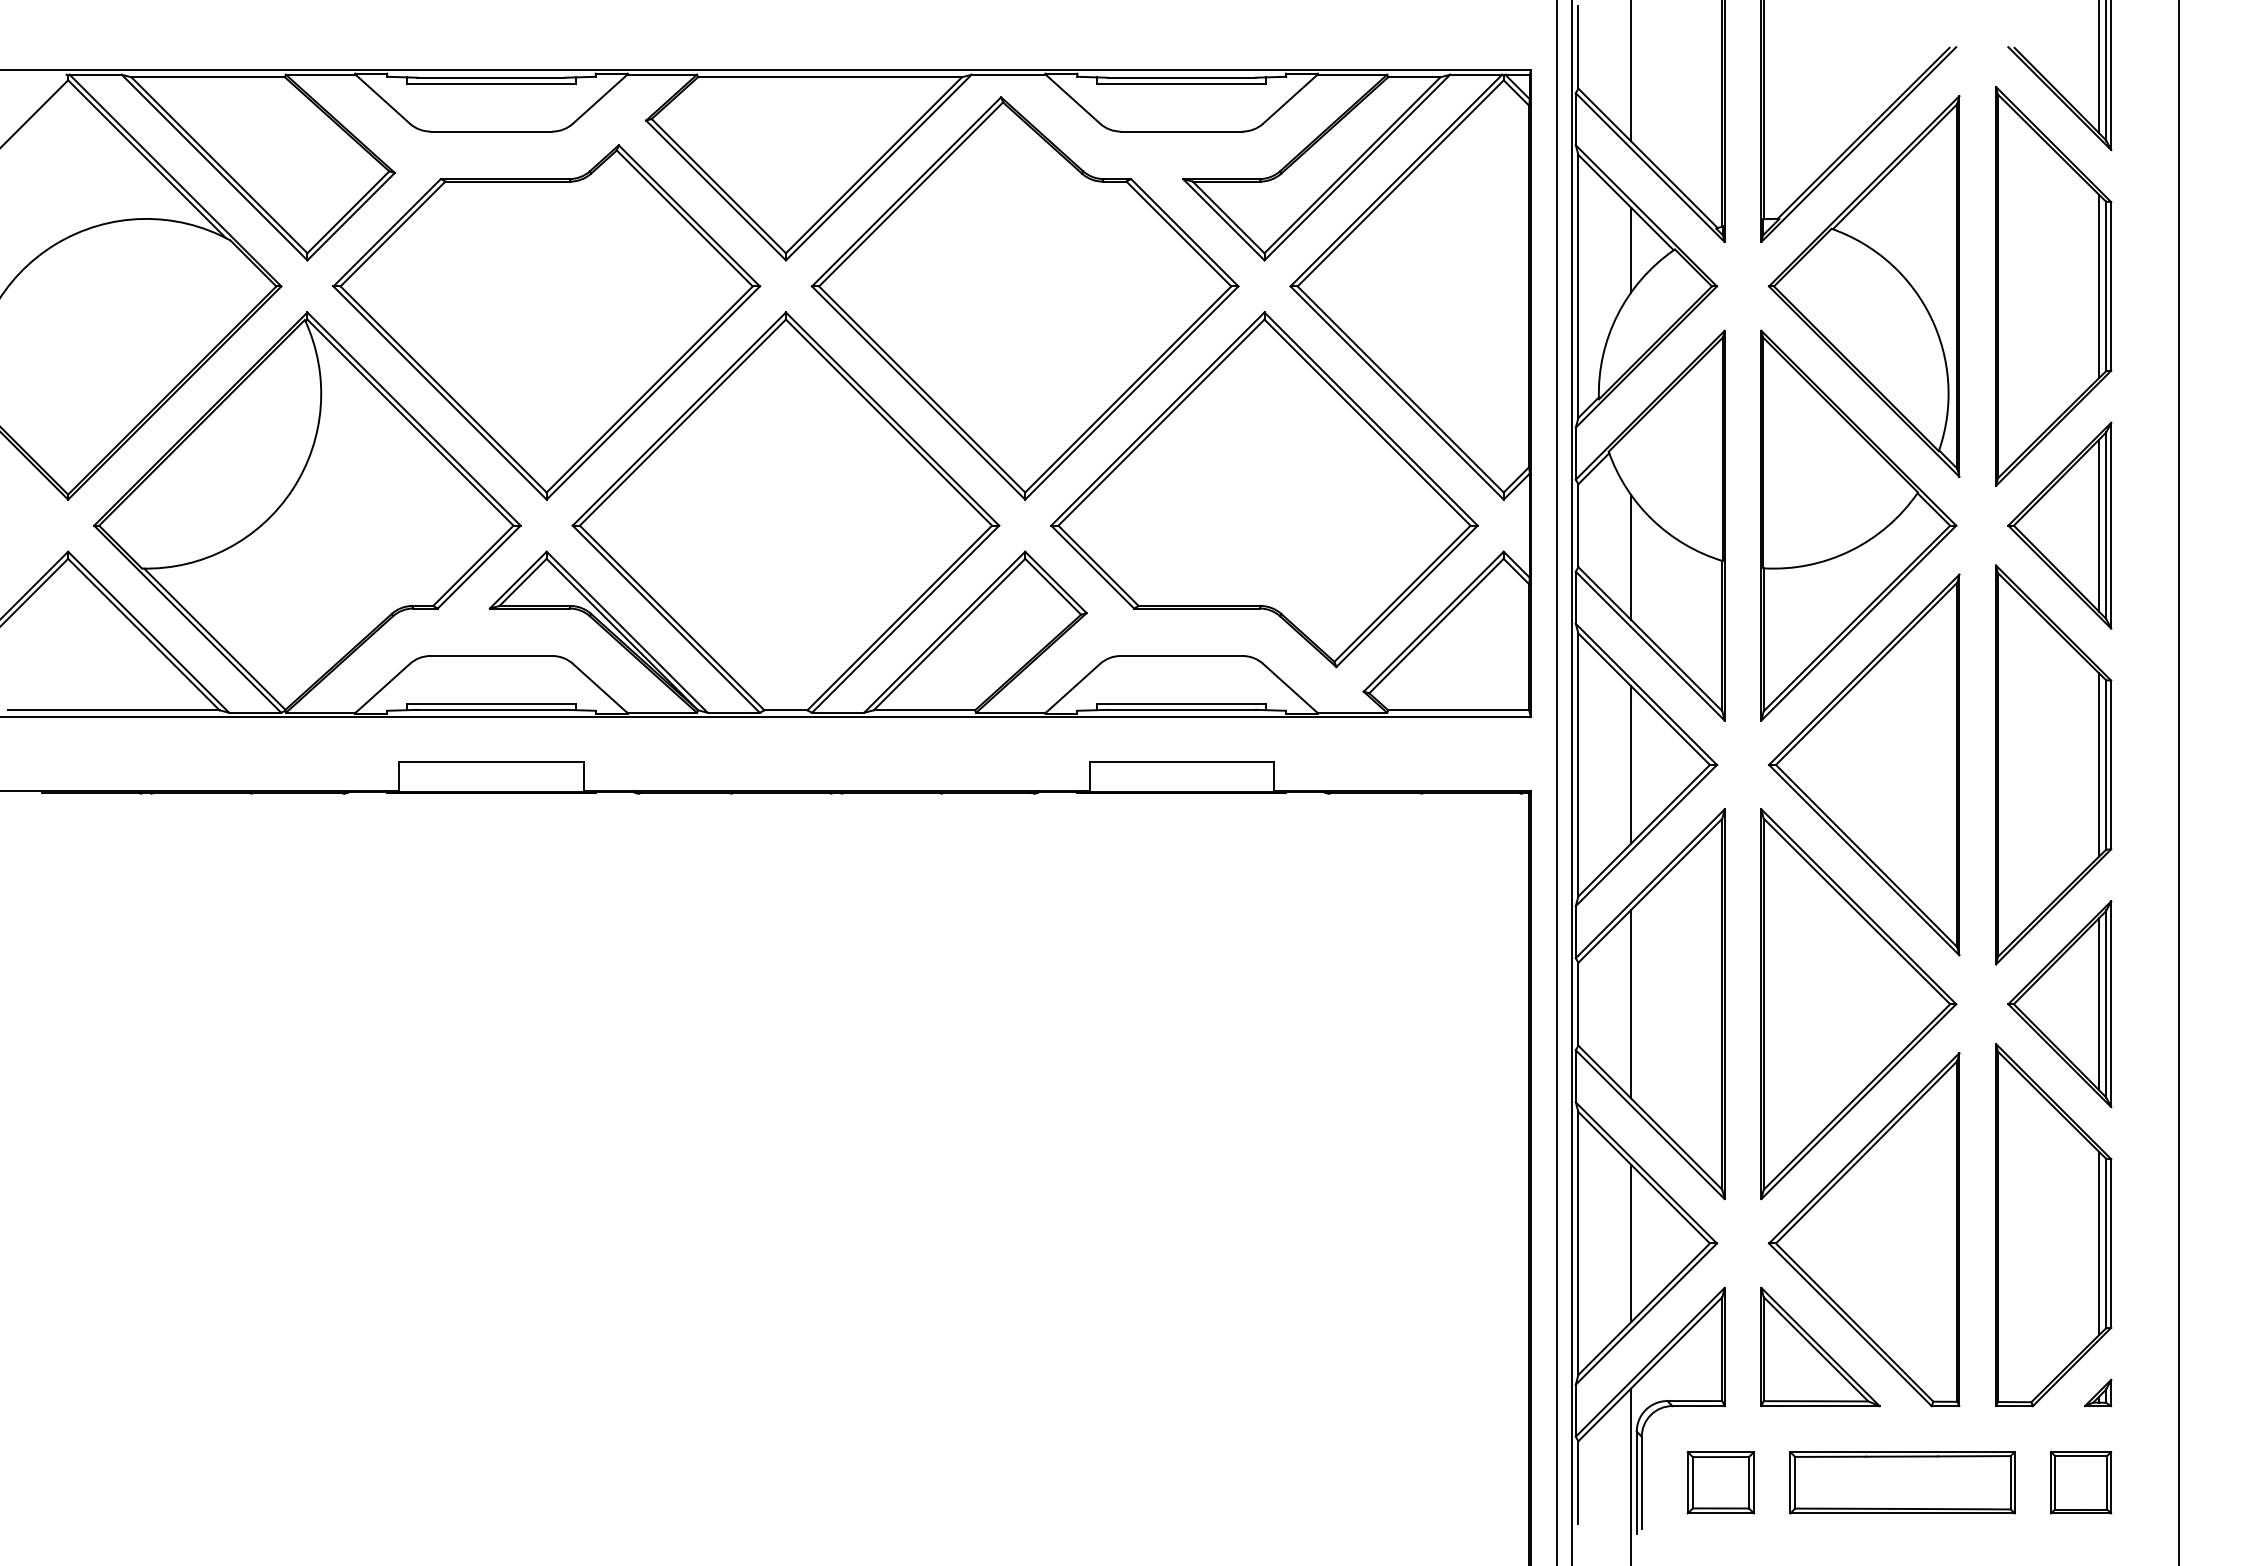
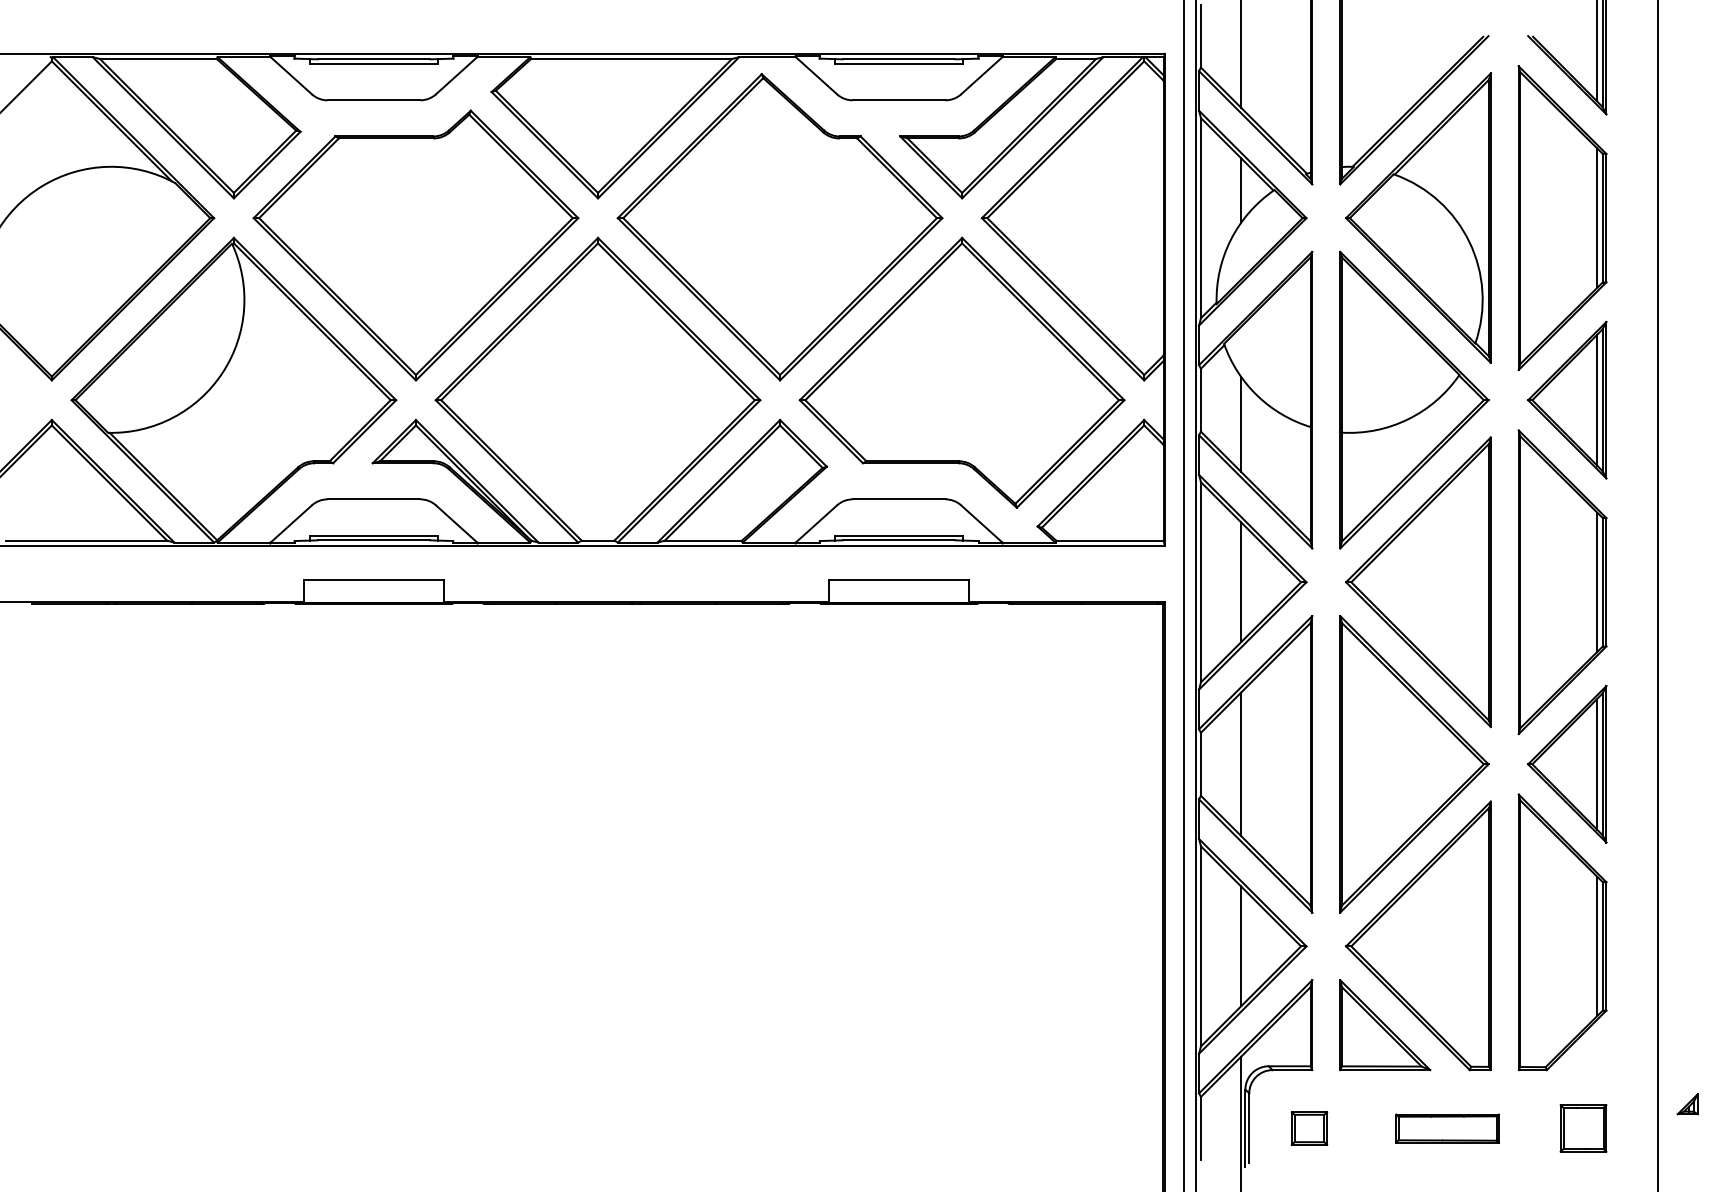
part: (2098, 1392) -> (1688, 1103), moved
part: (1720, 1482) -> (1309, 1128), size x0.7
part: (1902, 1482) -> (1447, 1128), size x0.6

